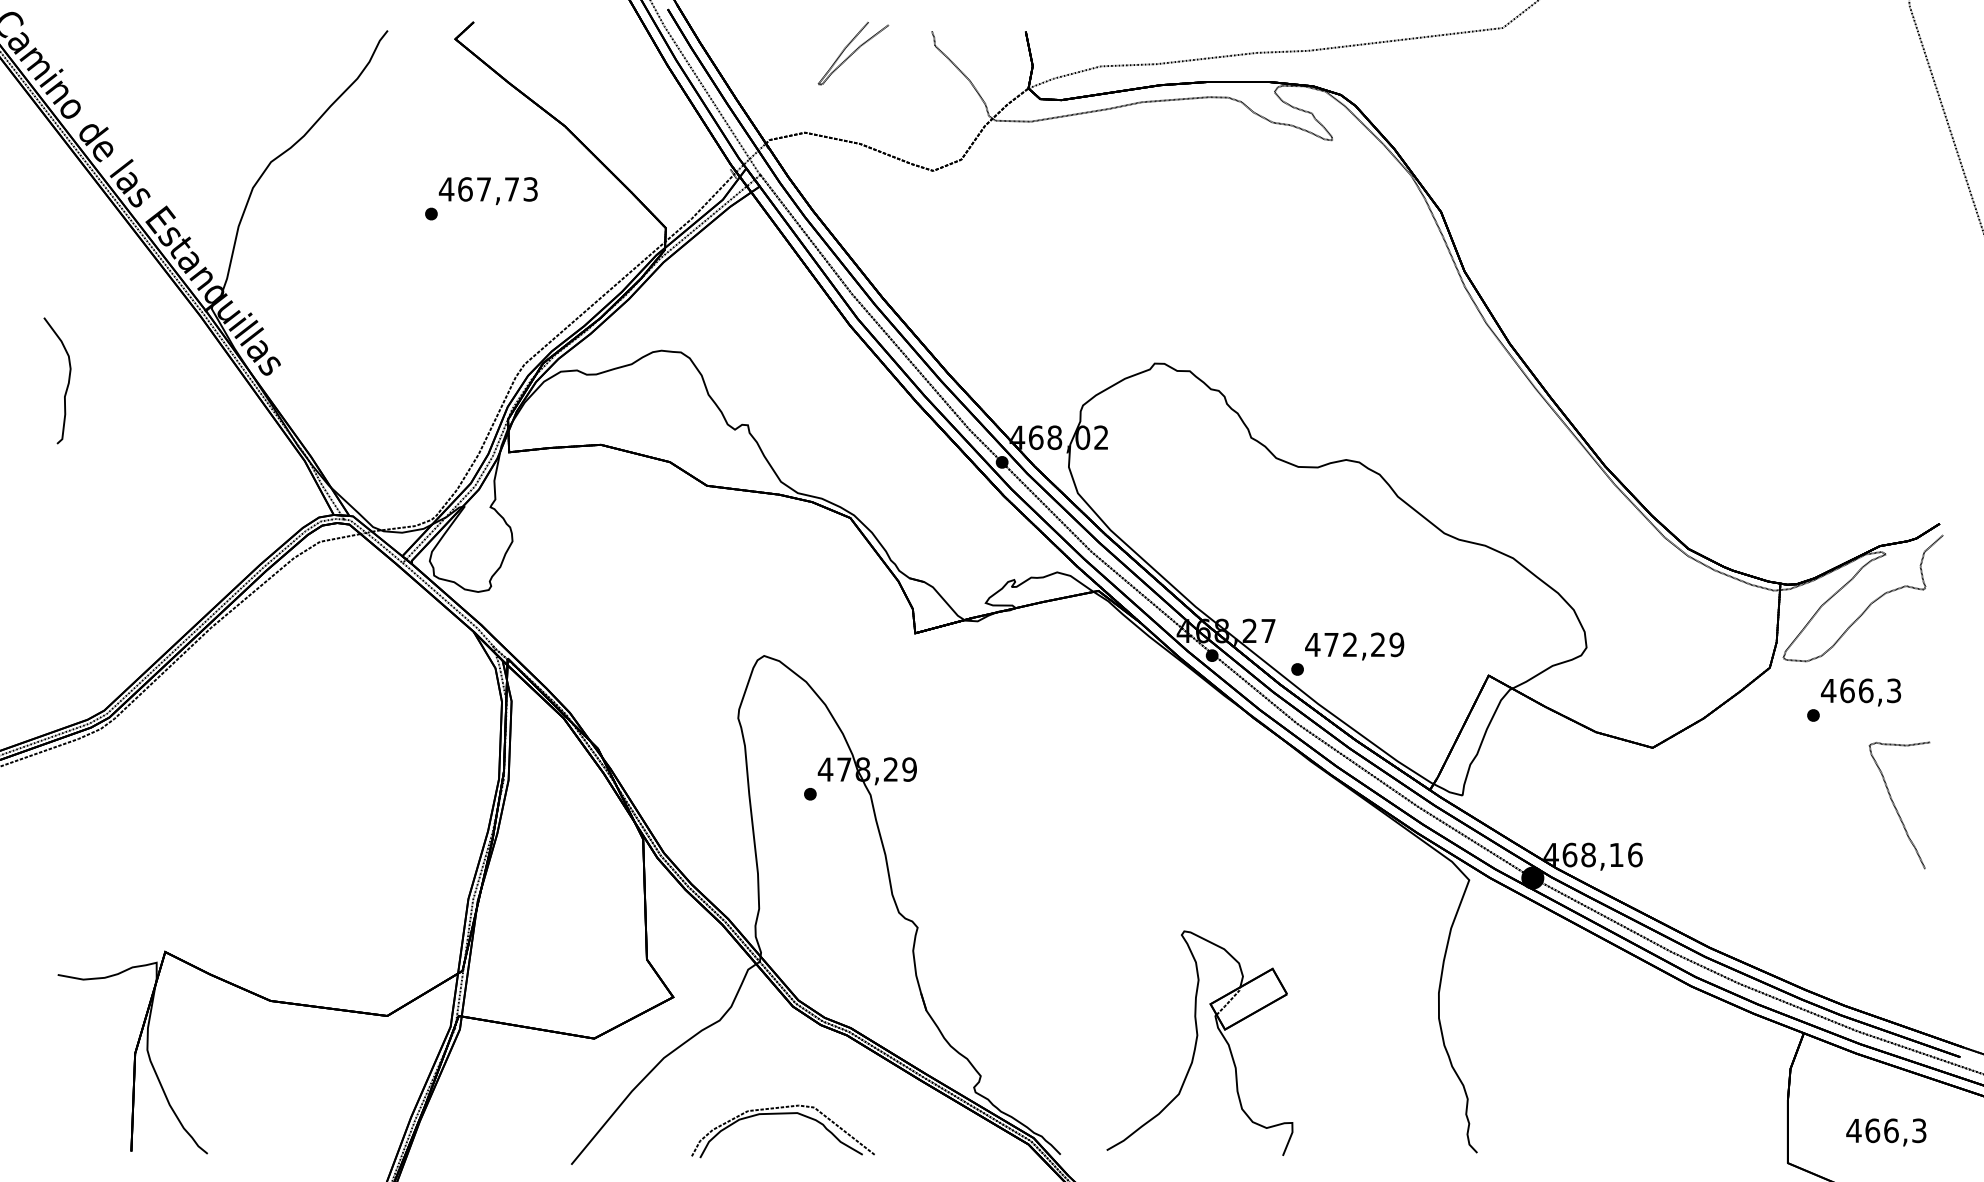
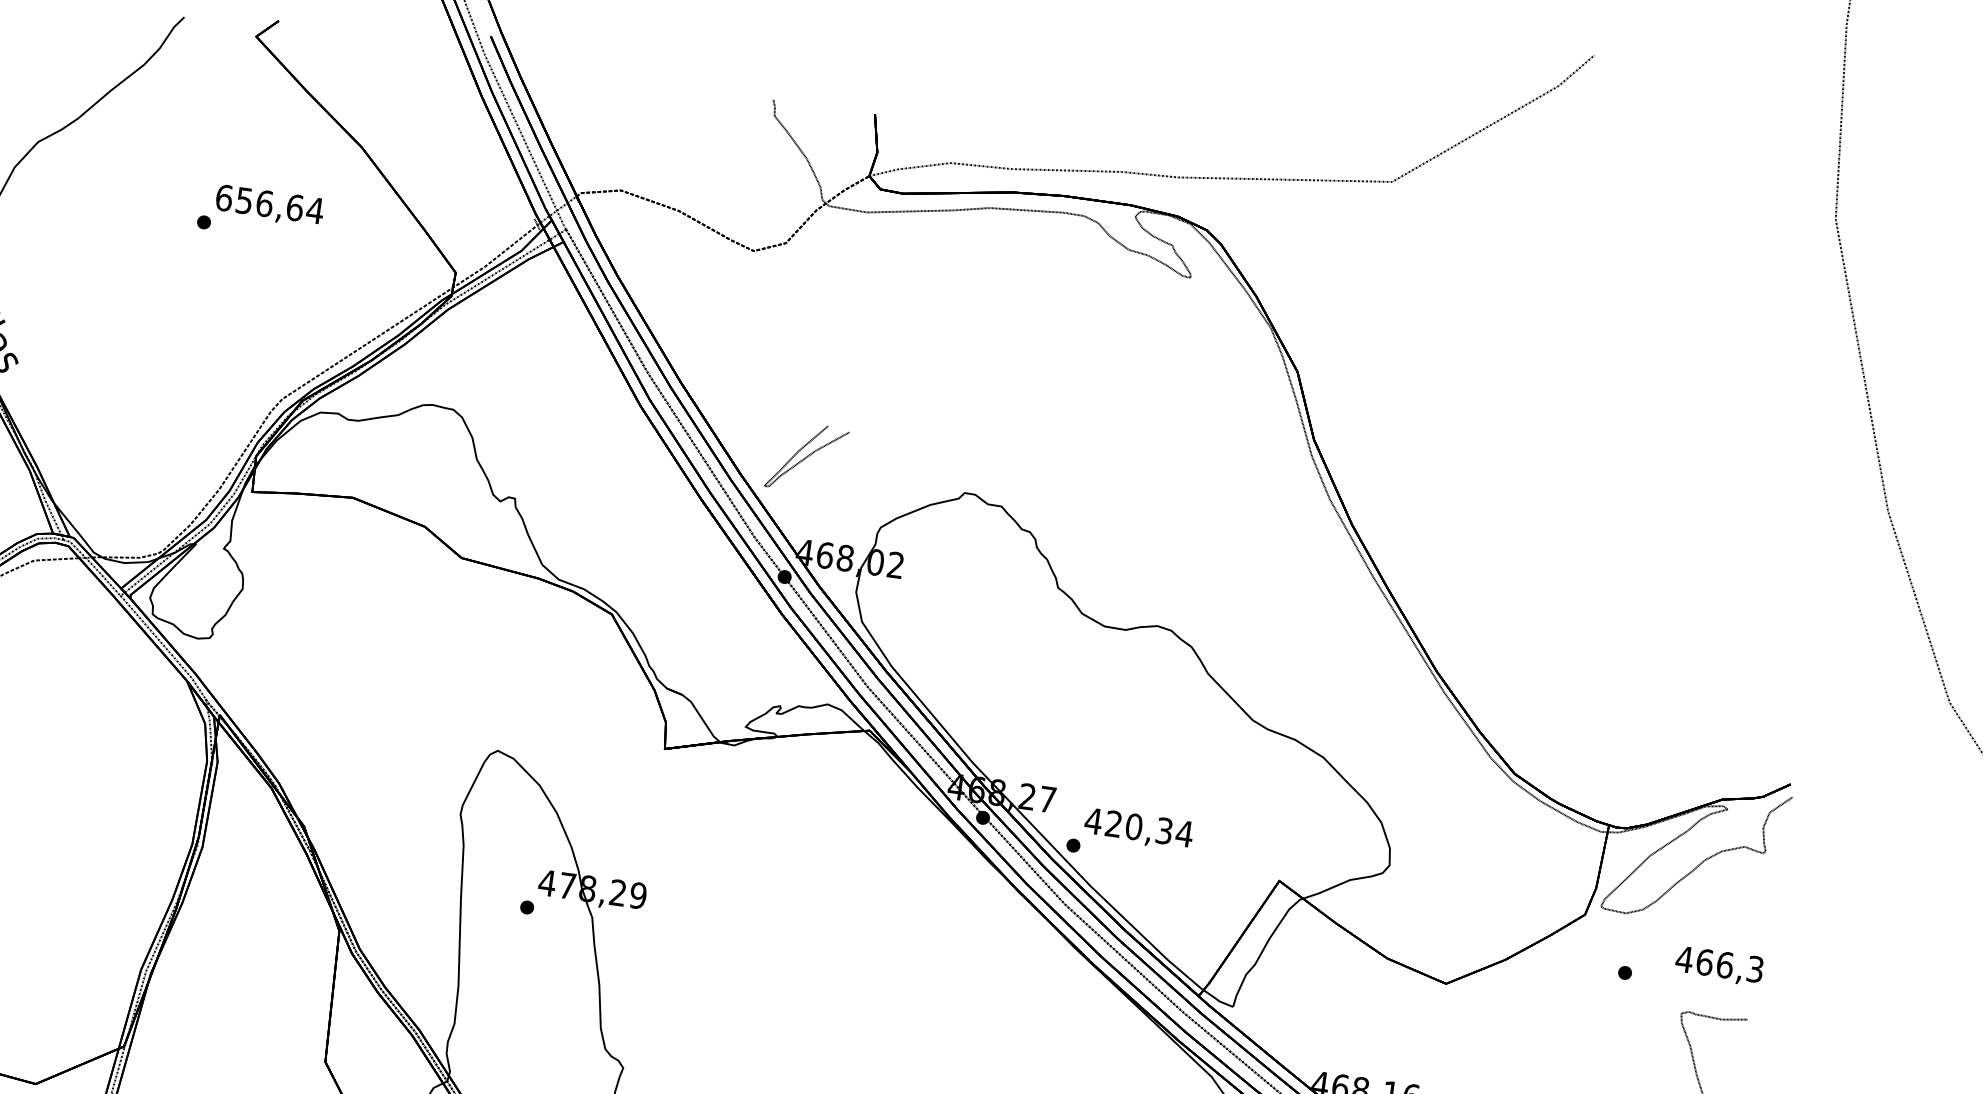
curve: (853, 53) -> (807, 457), moved
text: (488, 189) -> (269, 204), 467,73 -> 656,64
text: (1364, 644) -> (1149, 828), 472,29 -> 420,34
text: (1861, 692) -> (1719, 966), moved

